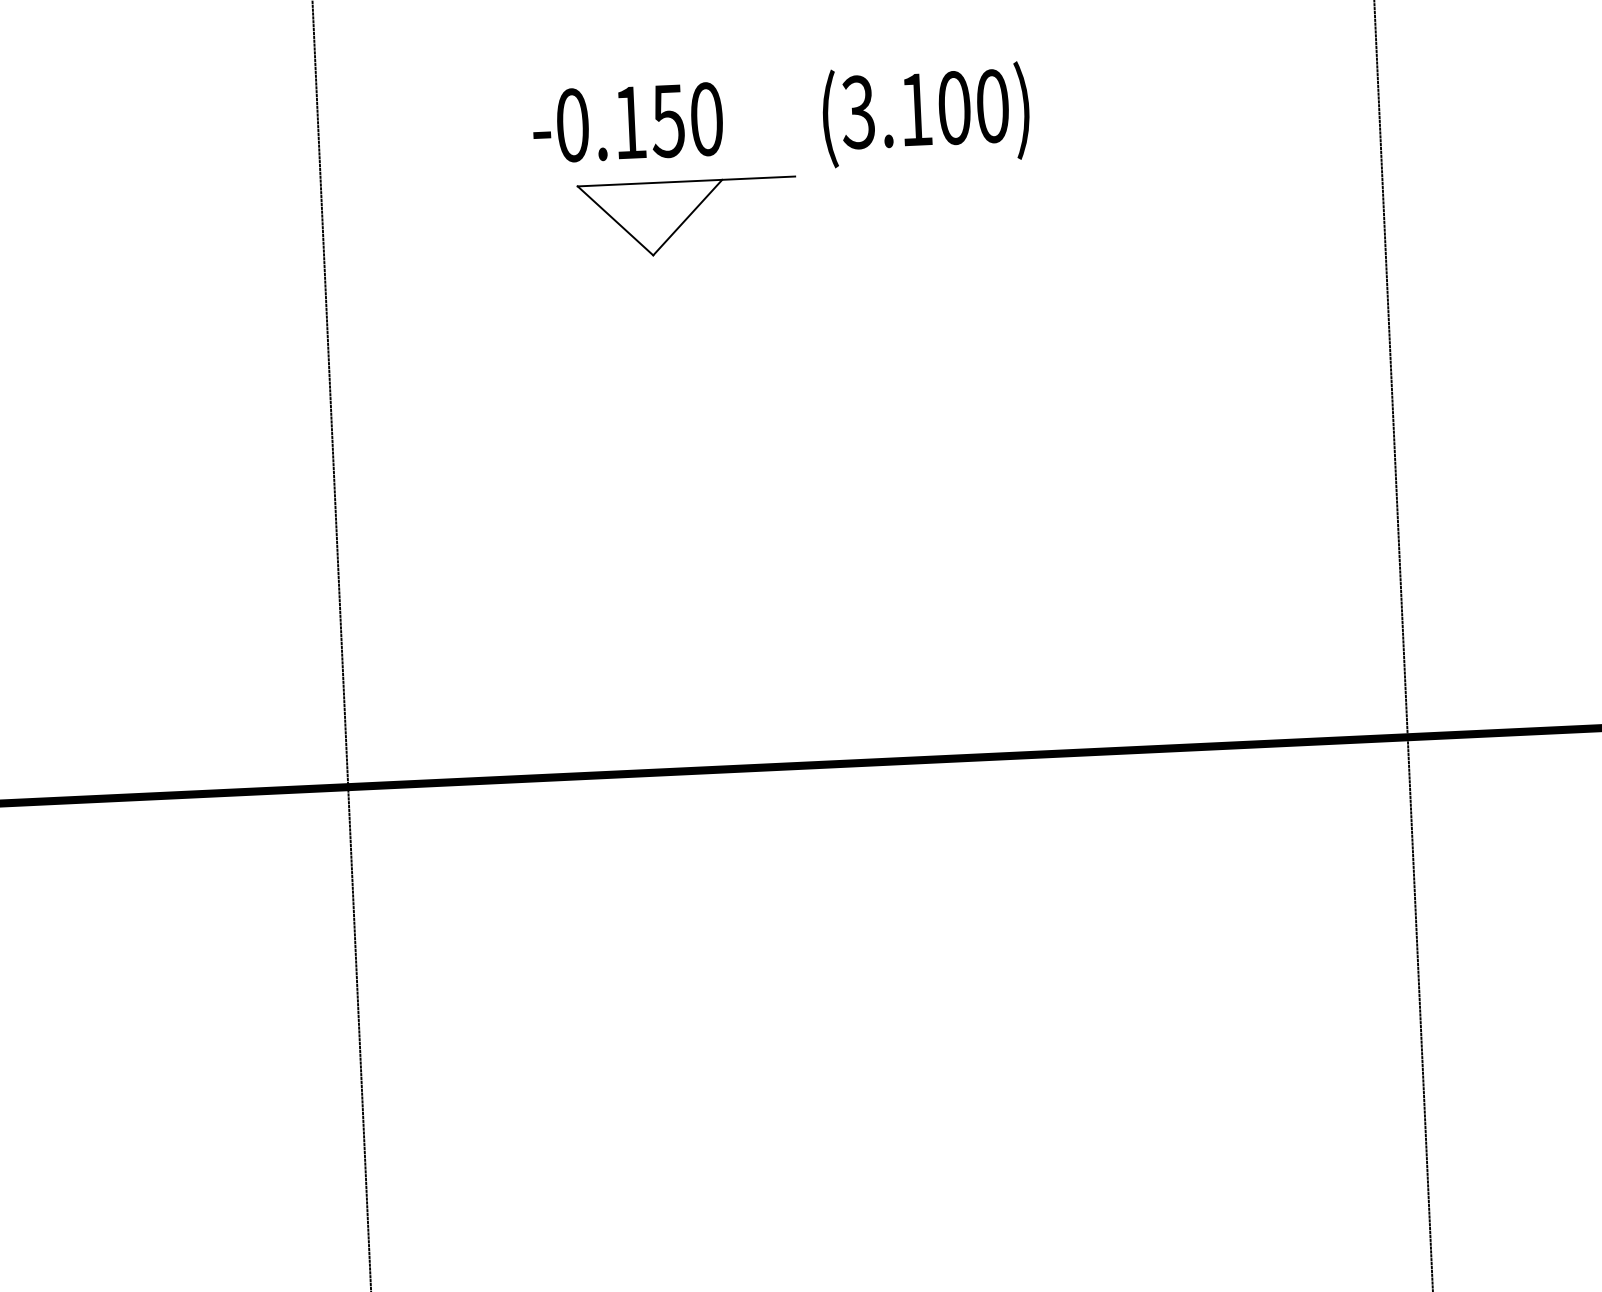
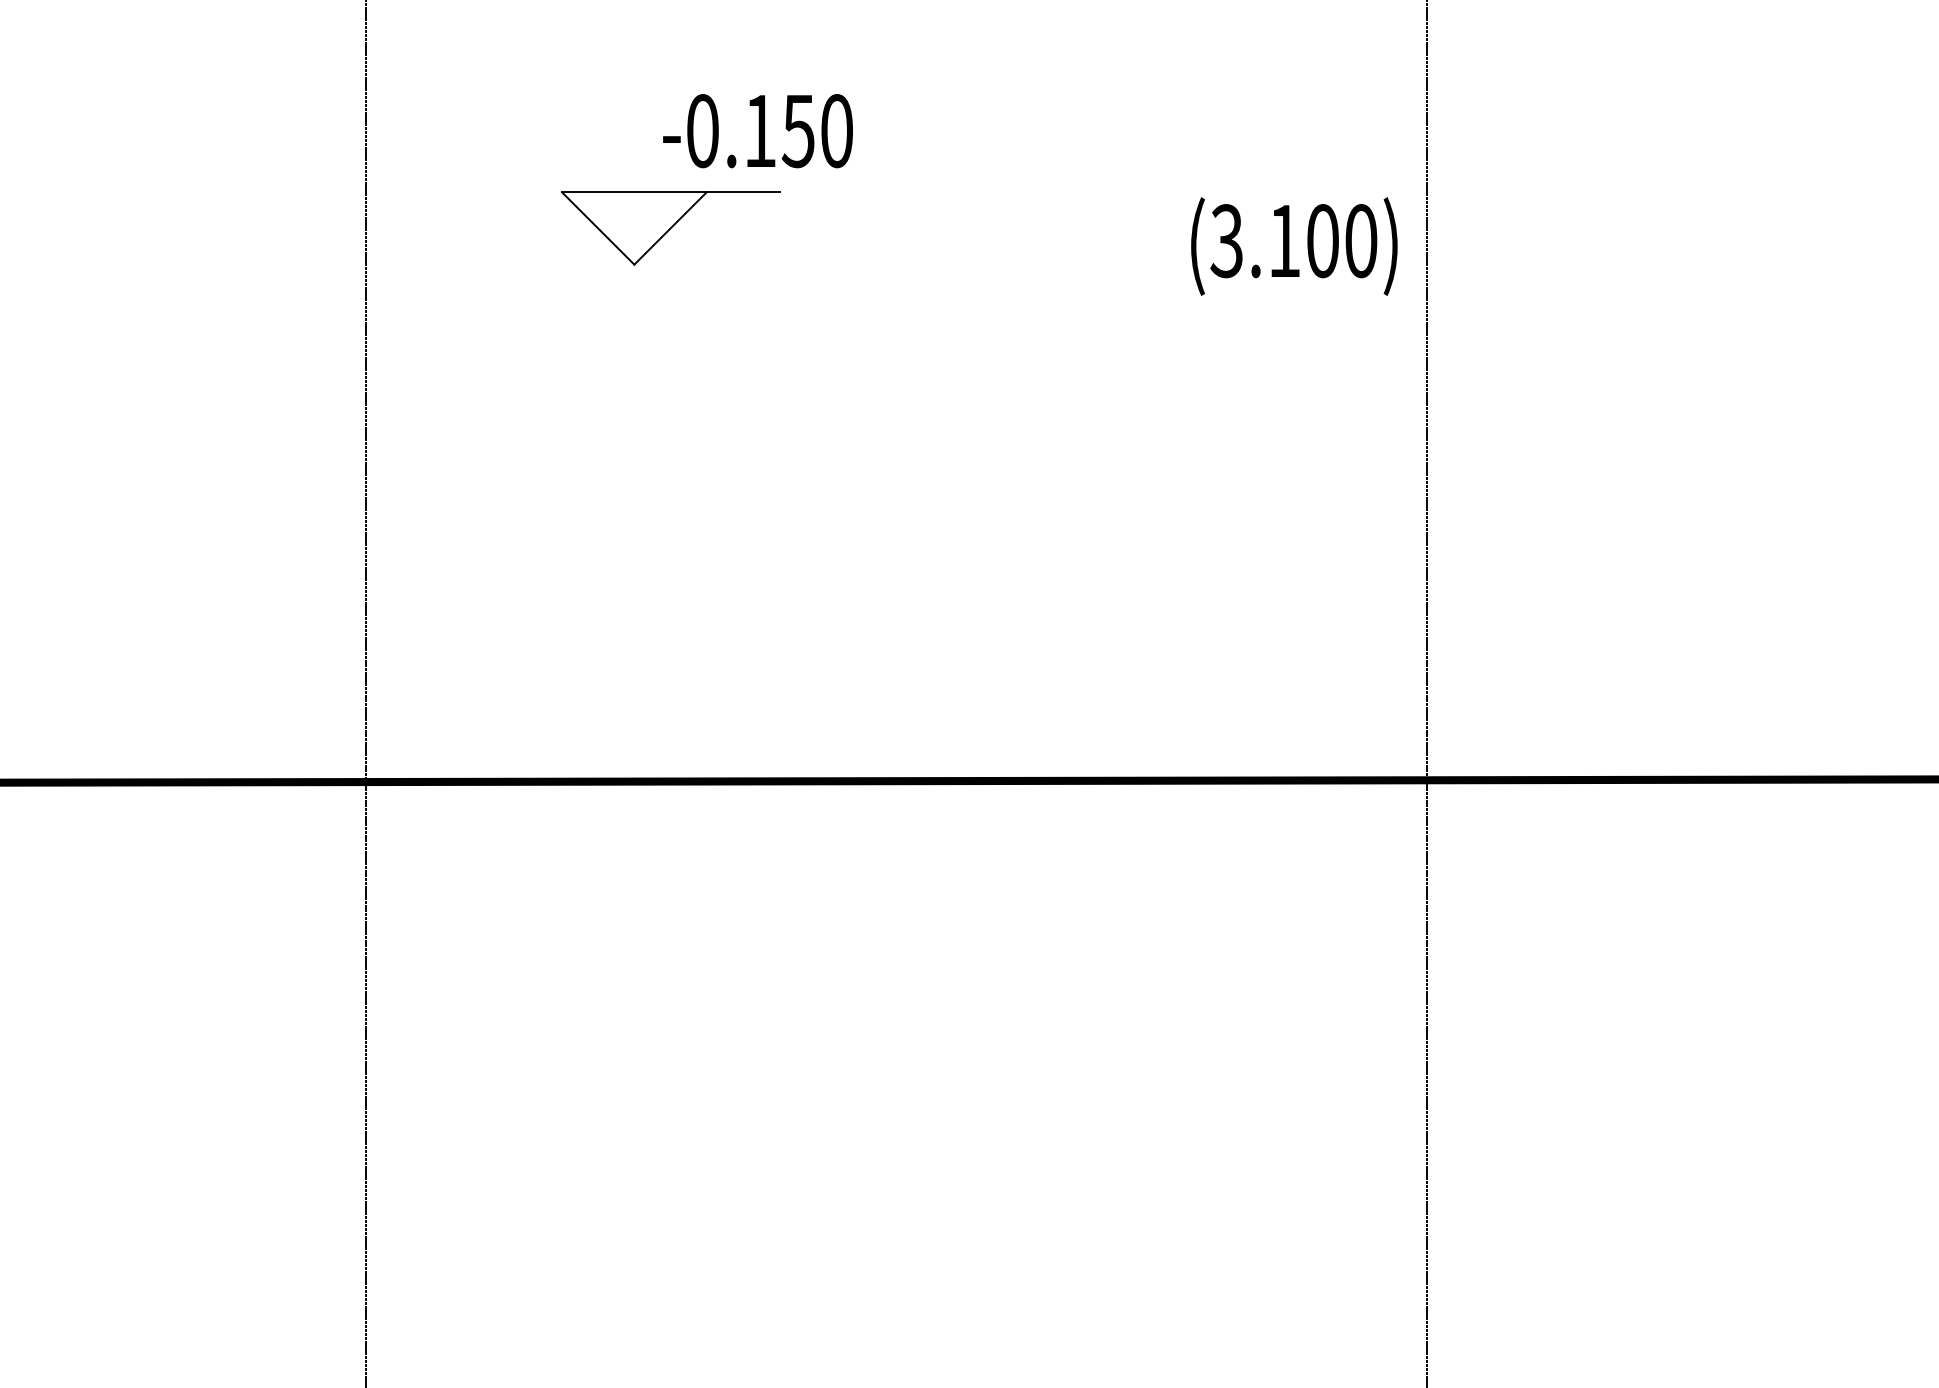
text: (926, 114) -> (1294, 246), moved
text: (627, 123) -> (757, 131), moved
part: (687, 217) -> (670, 228), moved

